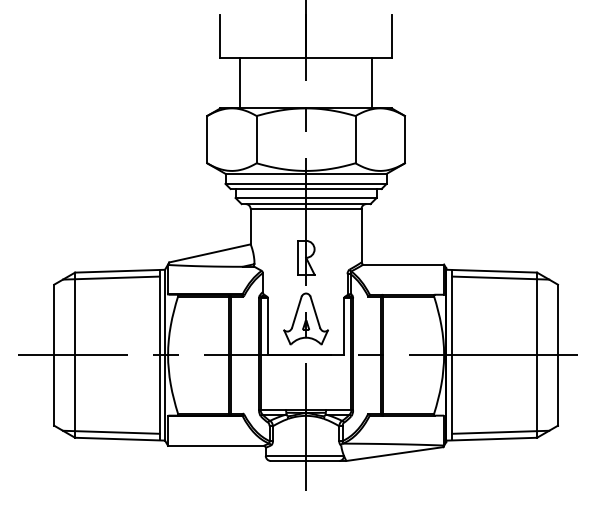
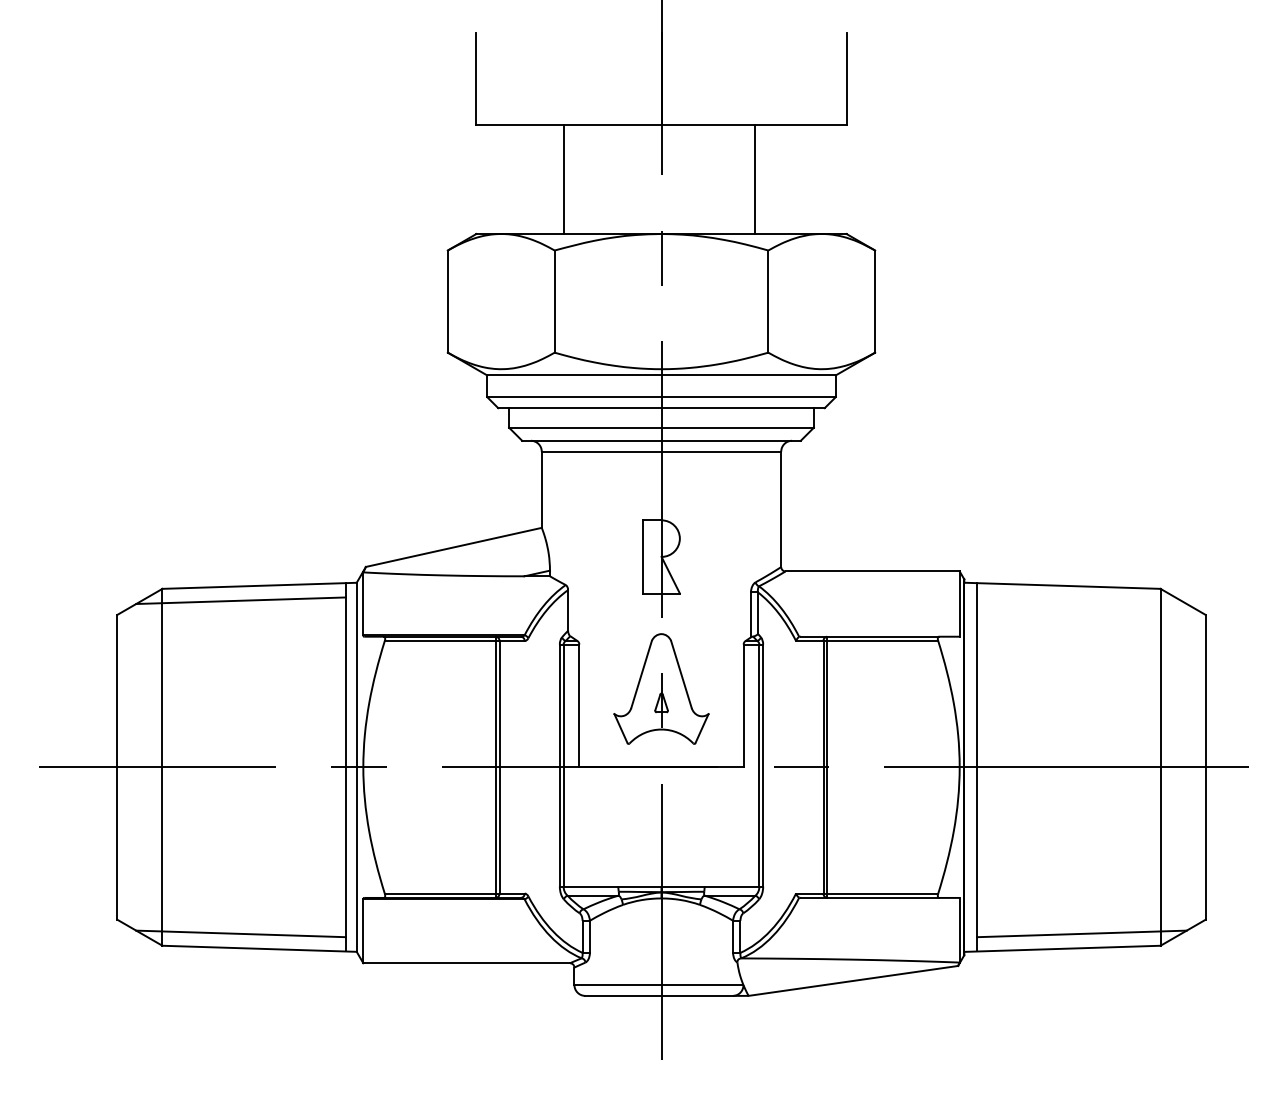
line: (239, 82) -> (562, 178), moved
line: (372, 82) -> (755, 178), moved
line: (500, 277) -> (1081, 599), removed

